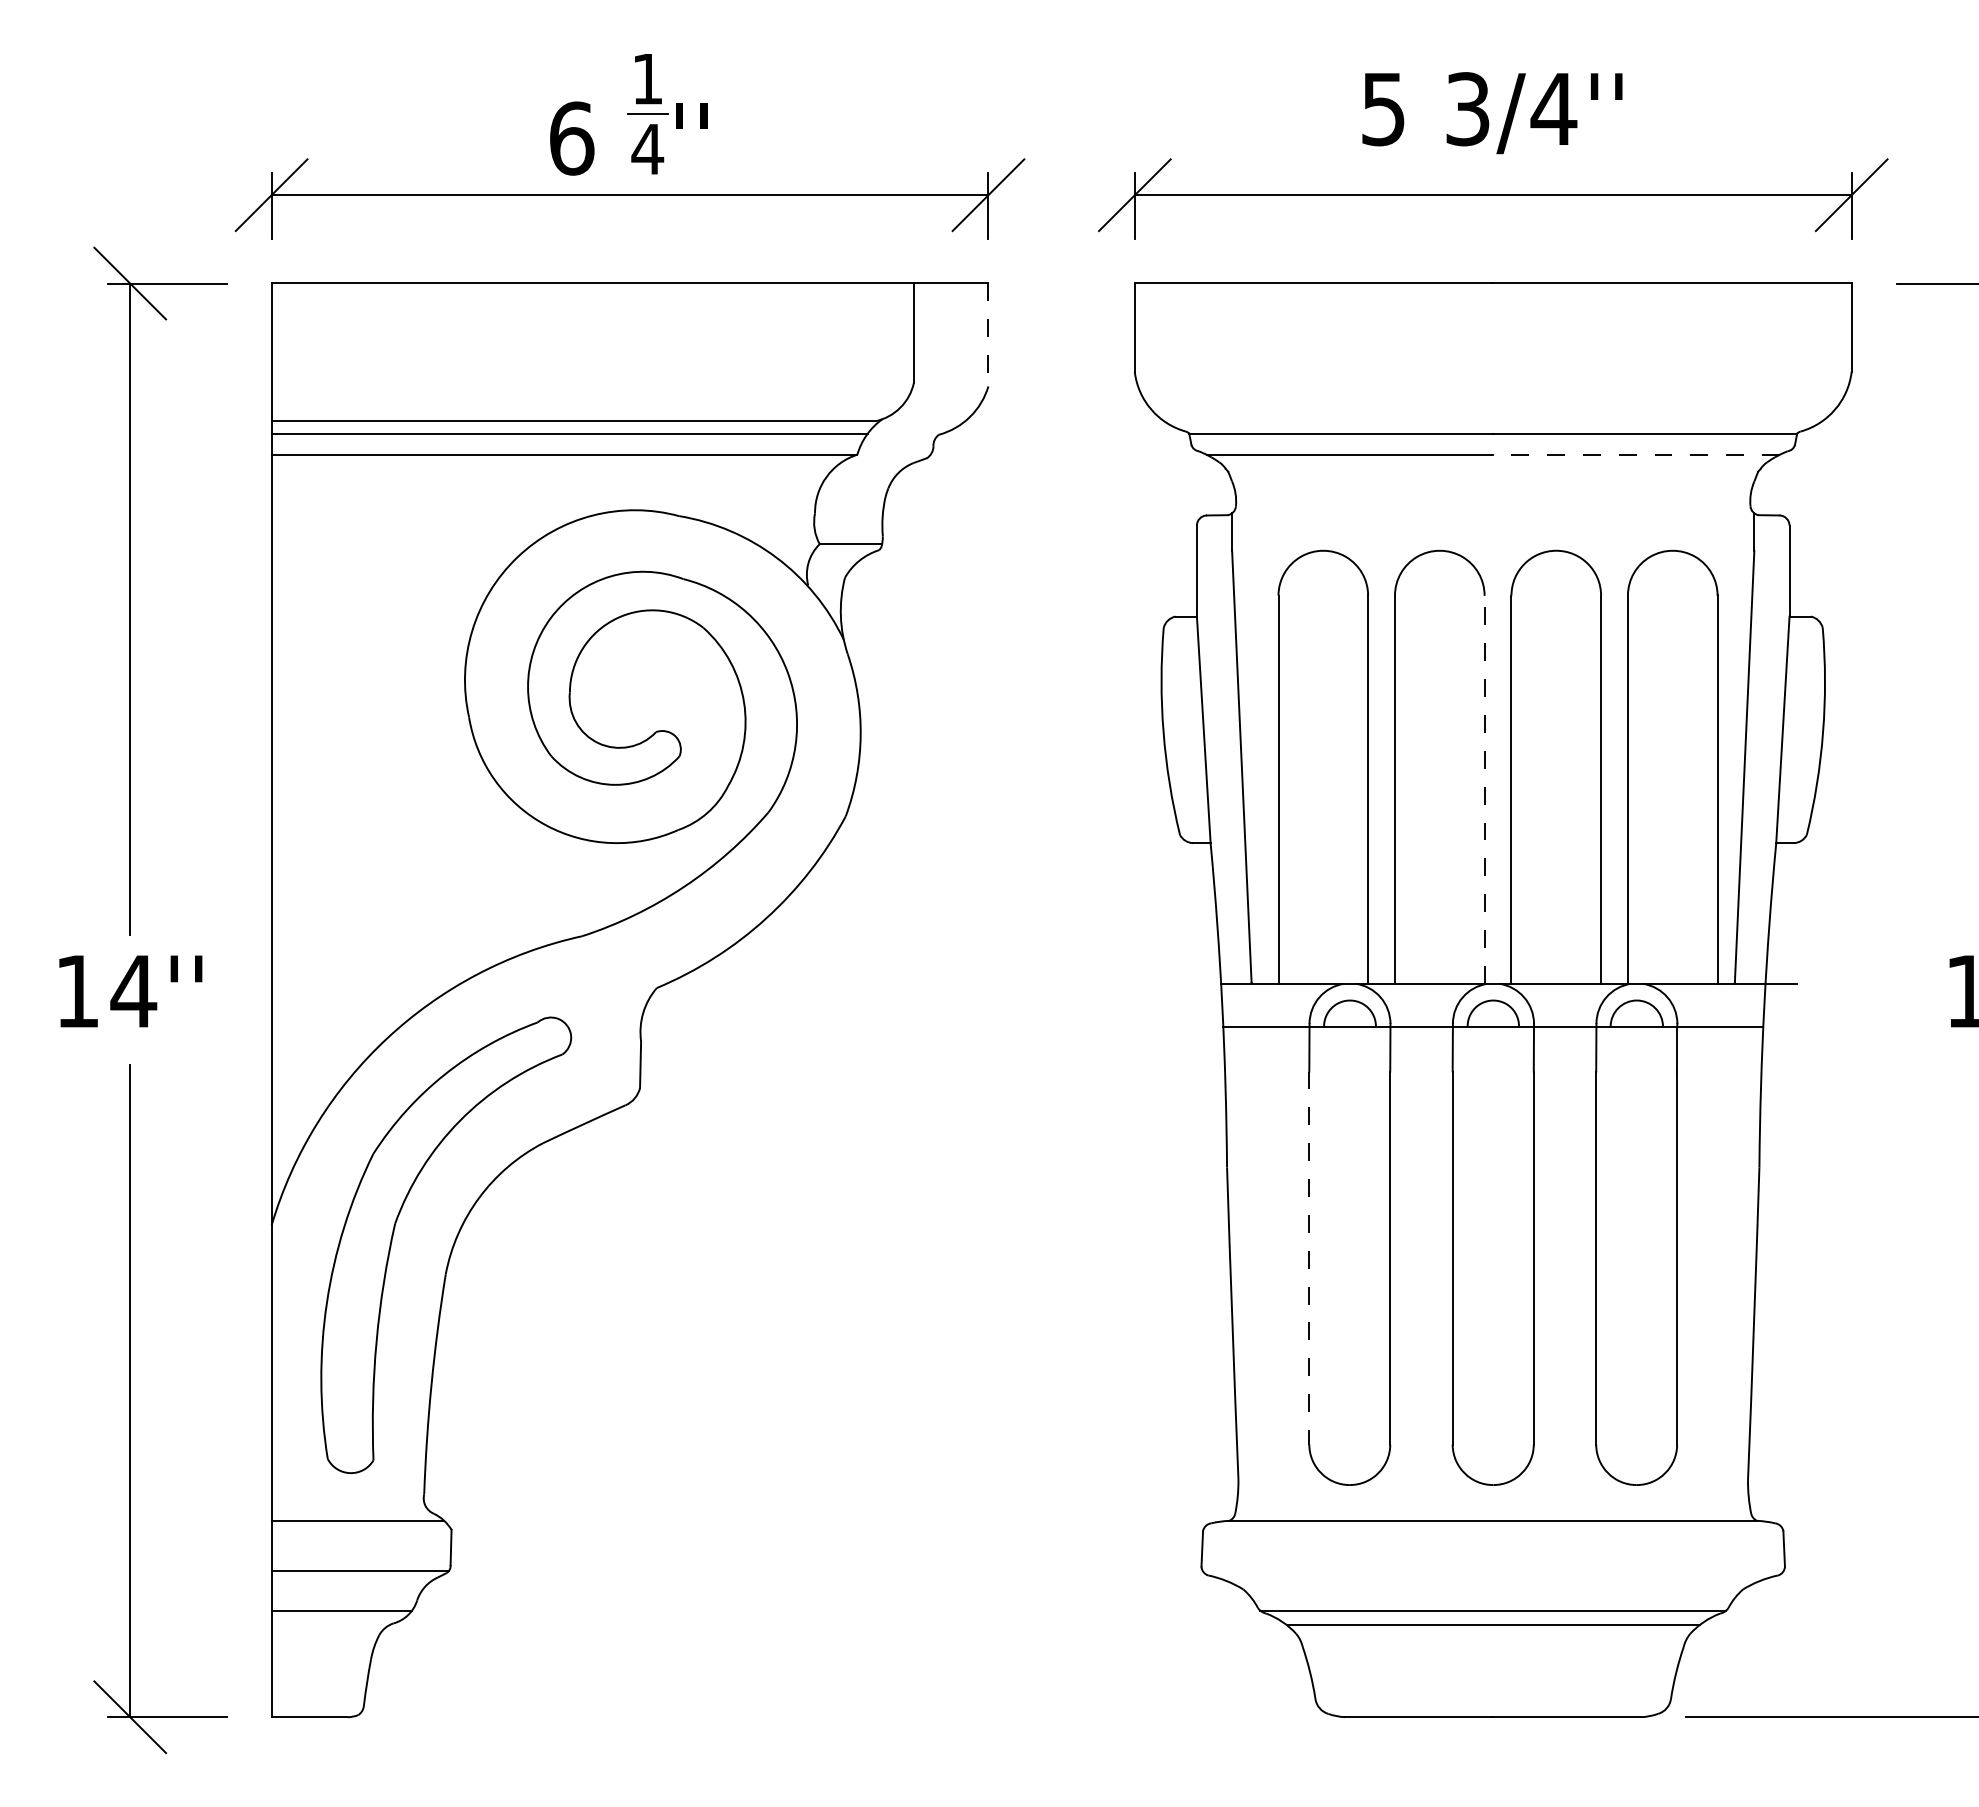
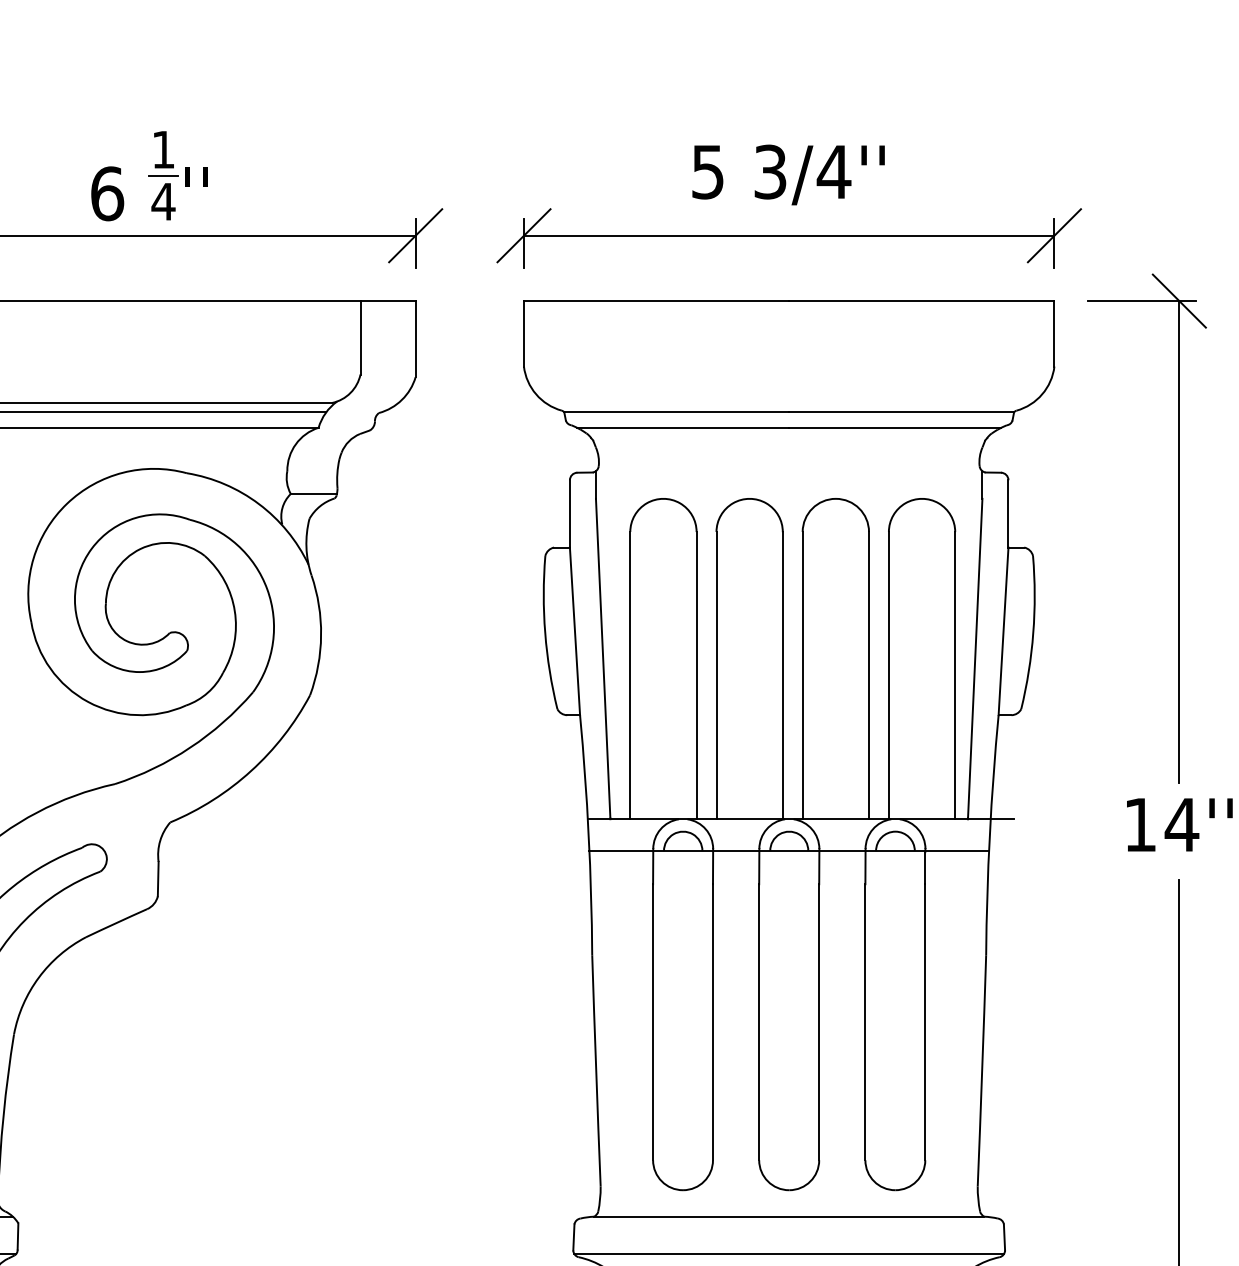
line: (988, 335) -> (415, 339), dashed -> solid
line: (1636, 454) -> (895, 427), dashed -> solid
line: (1484, 789) -> (782, 675), dashed -> solid
line: (1309, 1258) -> (653, 1022), dashed -> solid
line: (1492, 1570) -> (788, 1253), added

